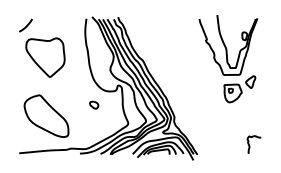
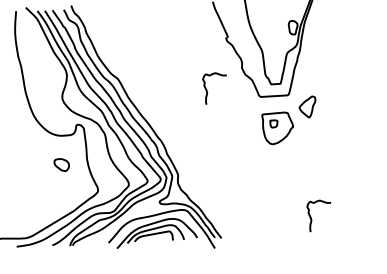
curve: (194, 69) -> (208, 90), added
part: (94, 104) -> (62, 163), moved

